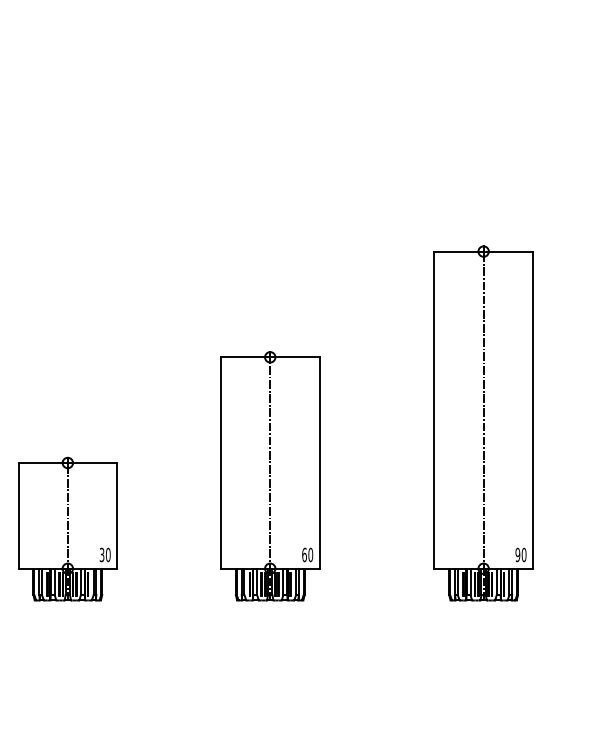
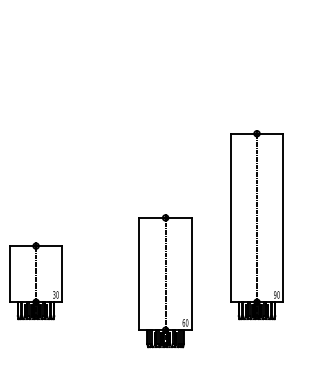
part: (270, 476) -> (165, 281), moved

